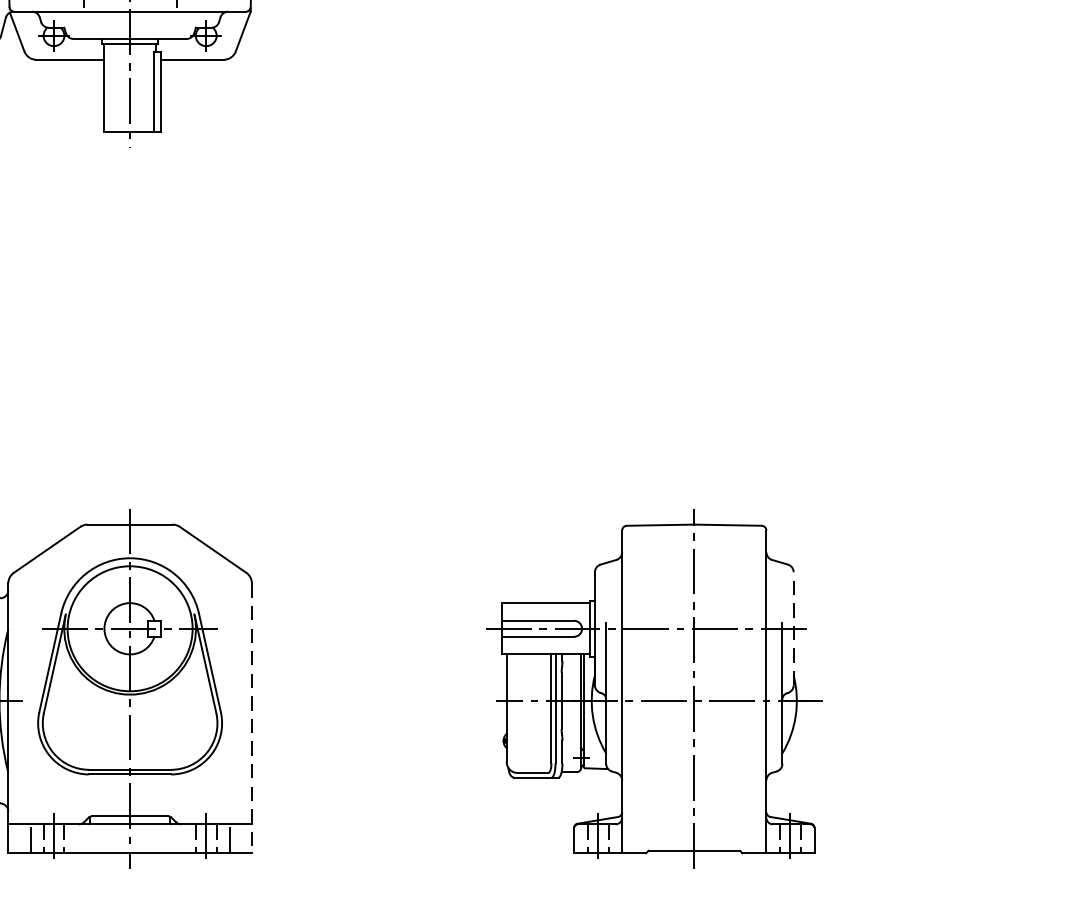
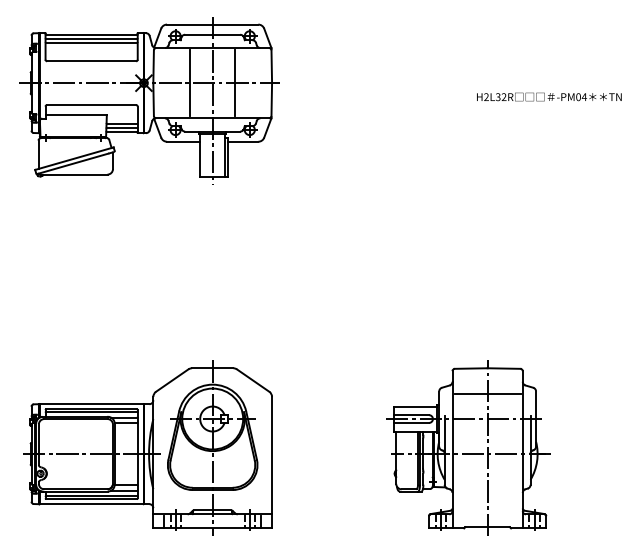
line: (694, 576) -> (487, 393), added
line: (794, 629) -> (536, 419), dashed -> solid
line: (252, 717) -> (272, 462), dashed -> solid

